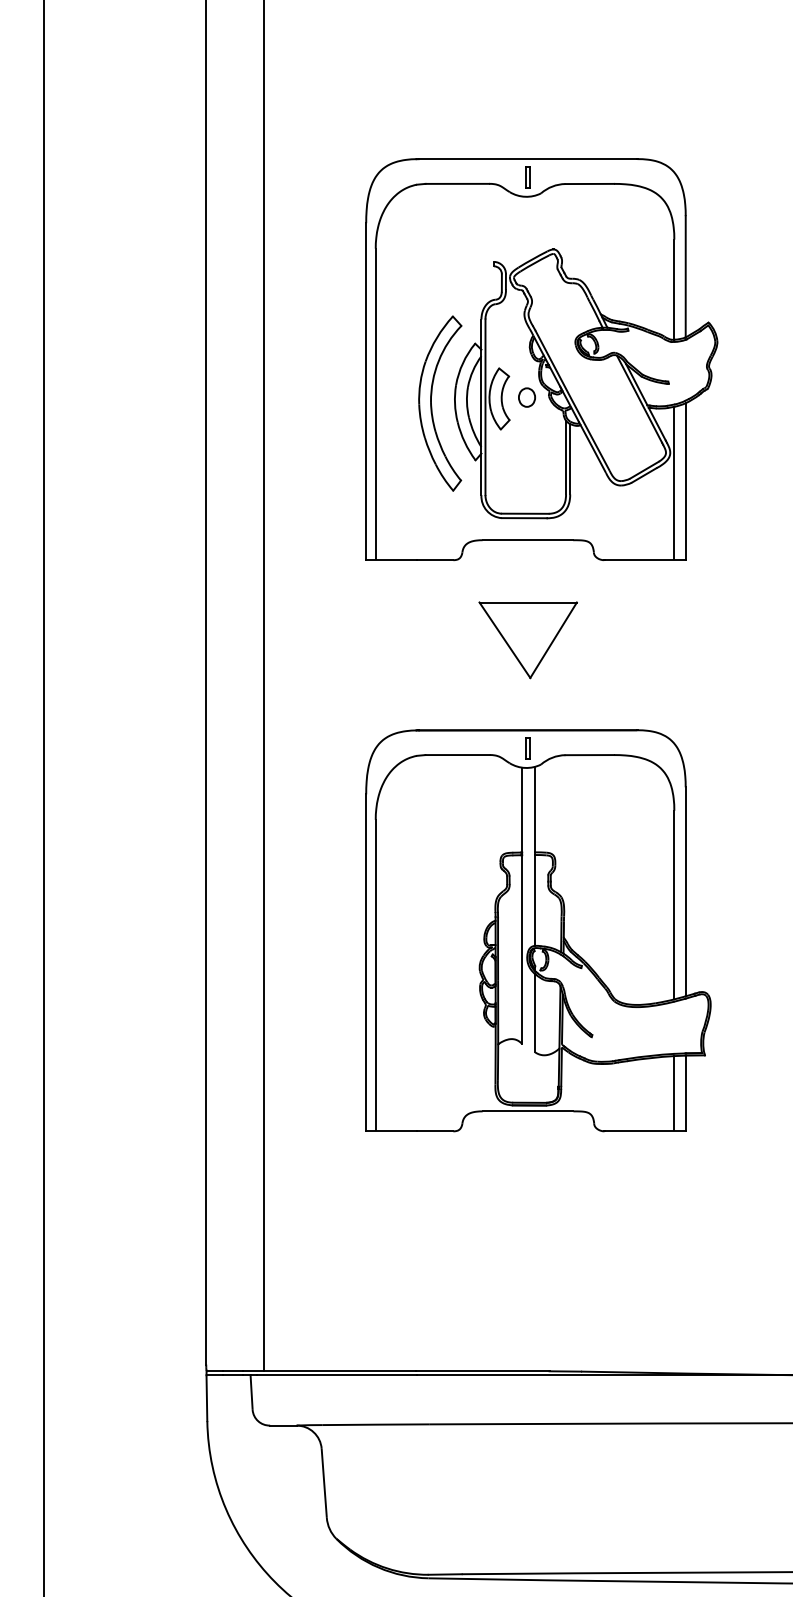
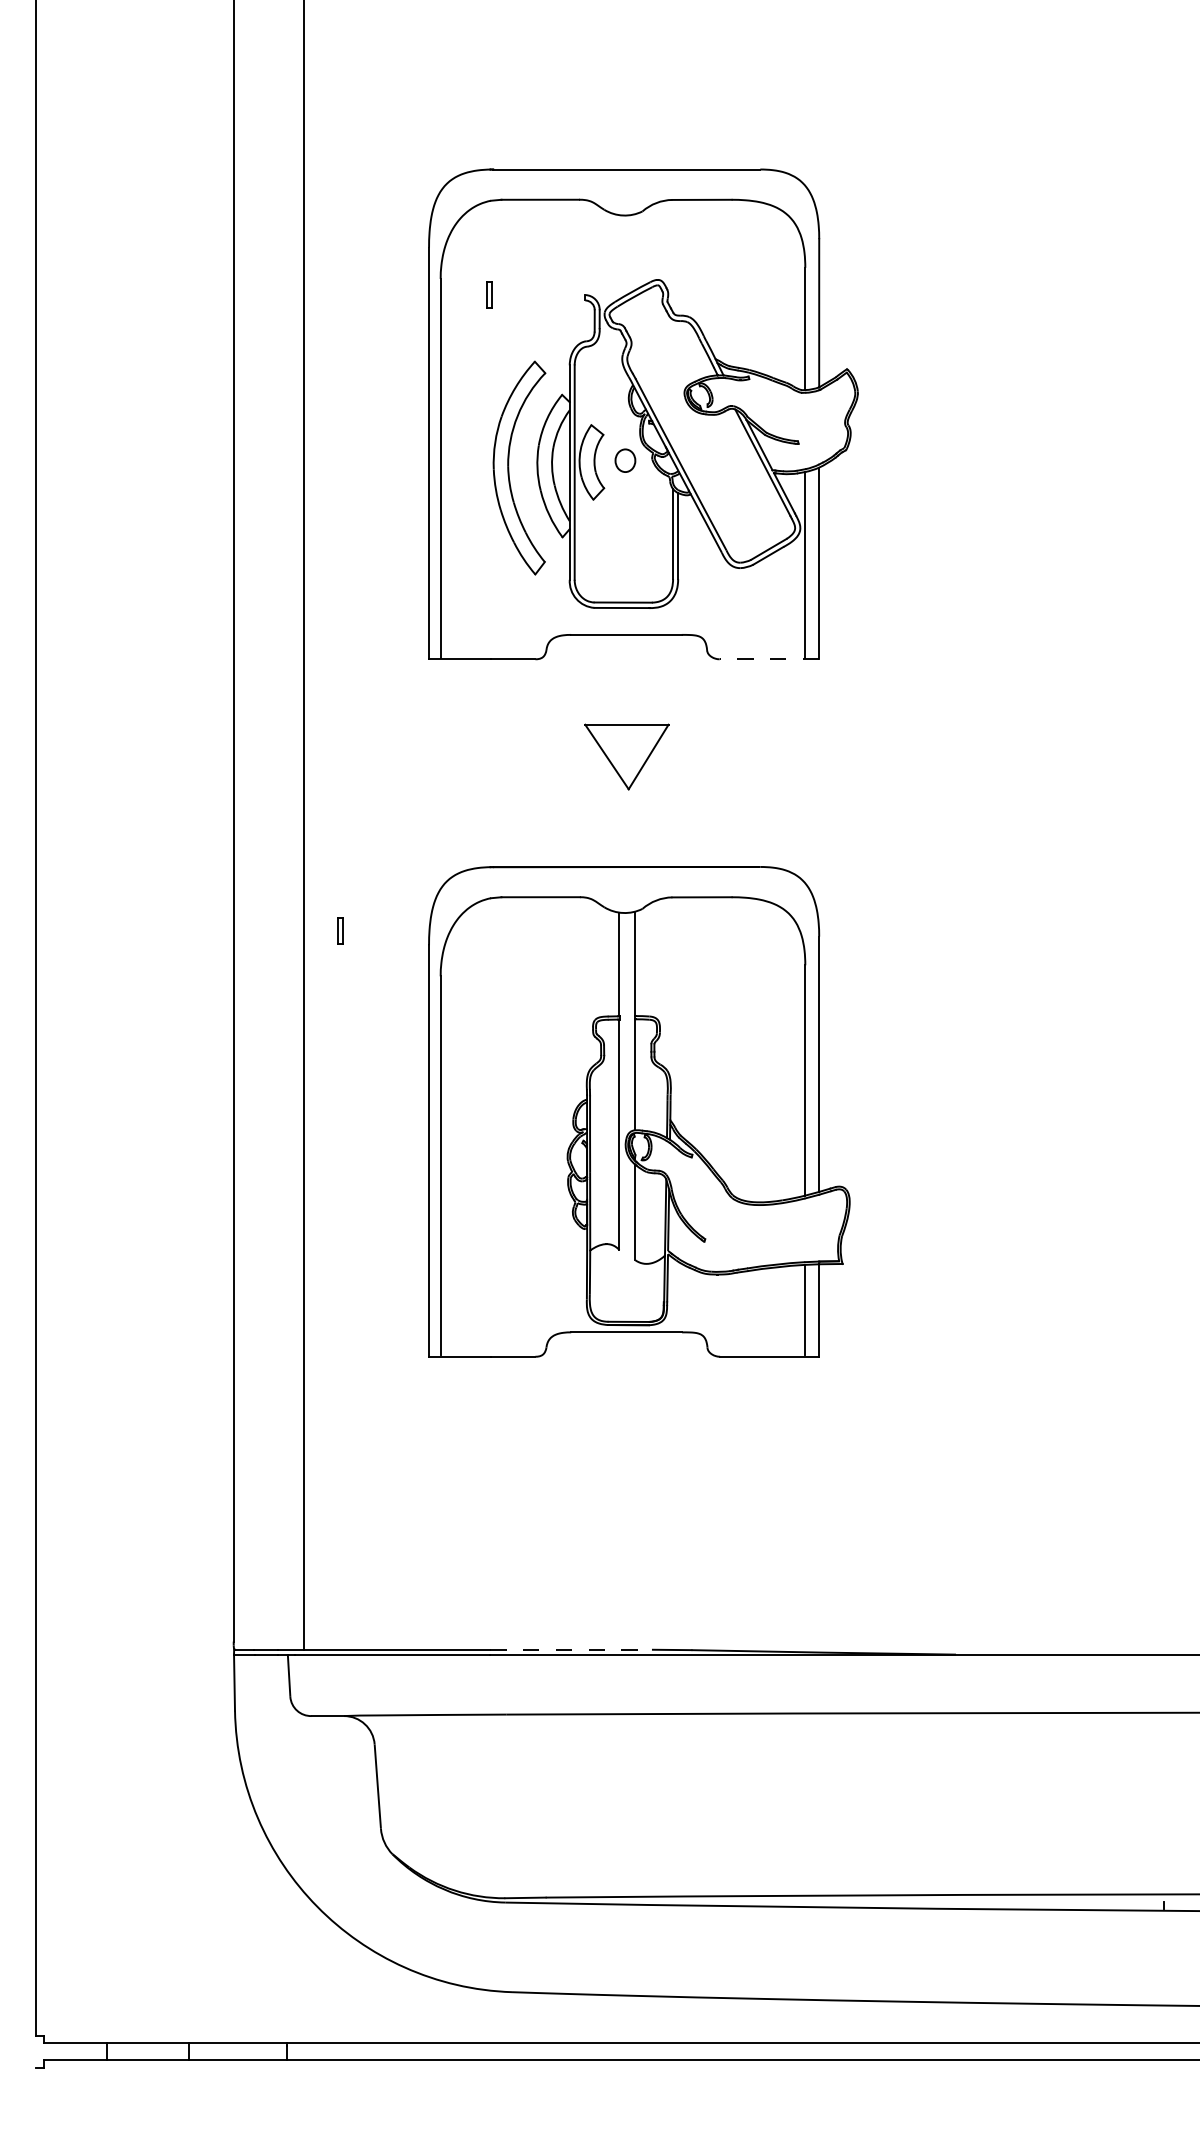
part: (527, 177) -> (489, 294), moved
line: (645, 560) -> (769, 659), solid -> dashed
part: (527, 639) -> (626, 756), size x0.7
part: (527, 747) -> (340, 930), moved
line: (483, 1371) -> (572, 1649), solid -> dashed

